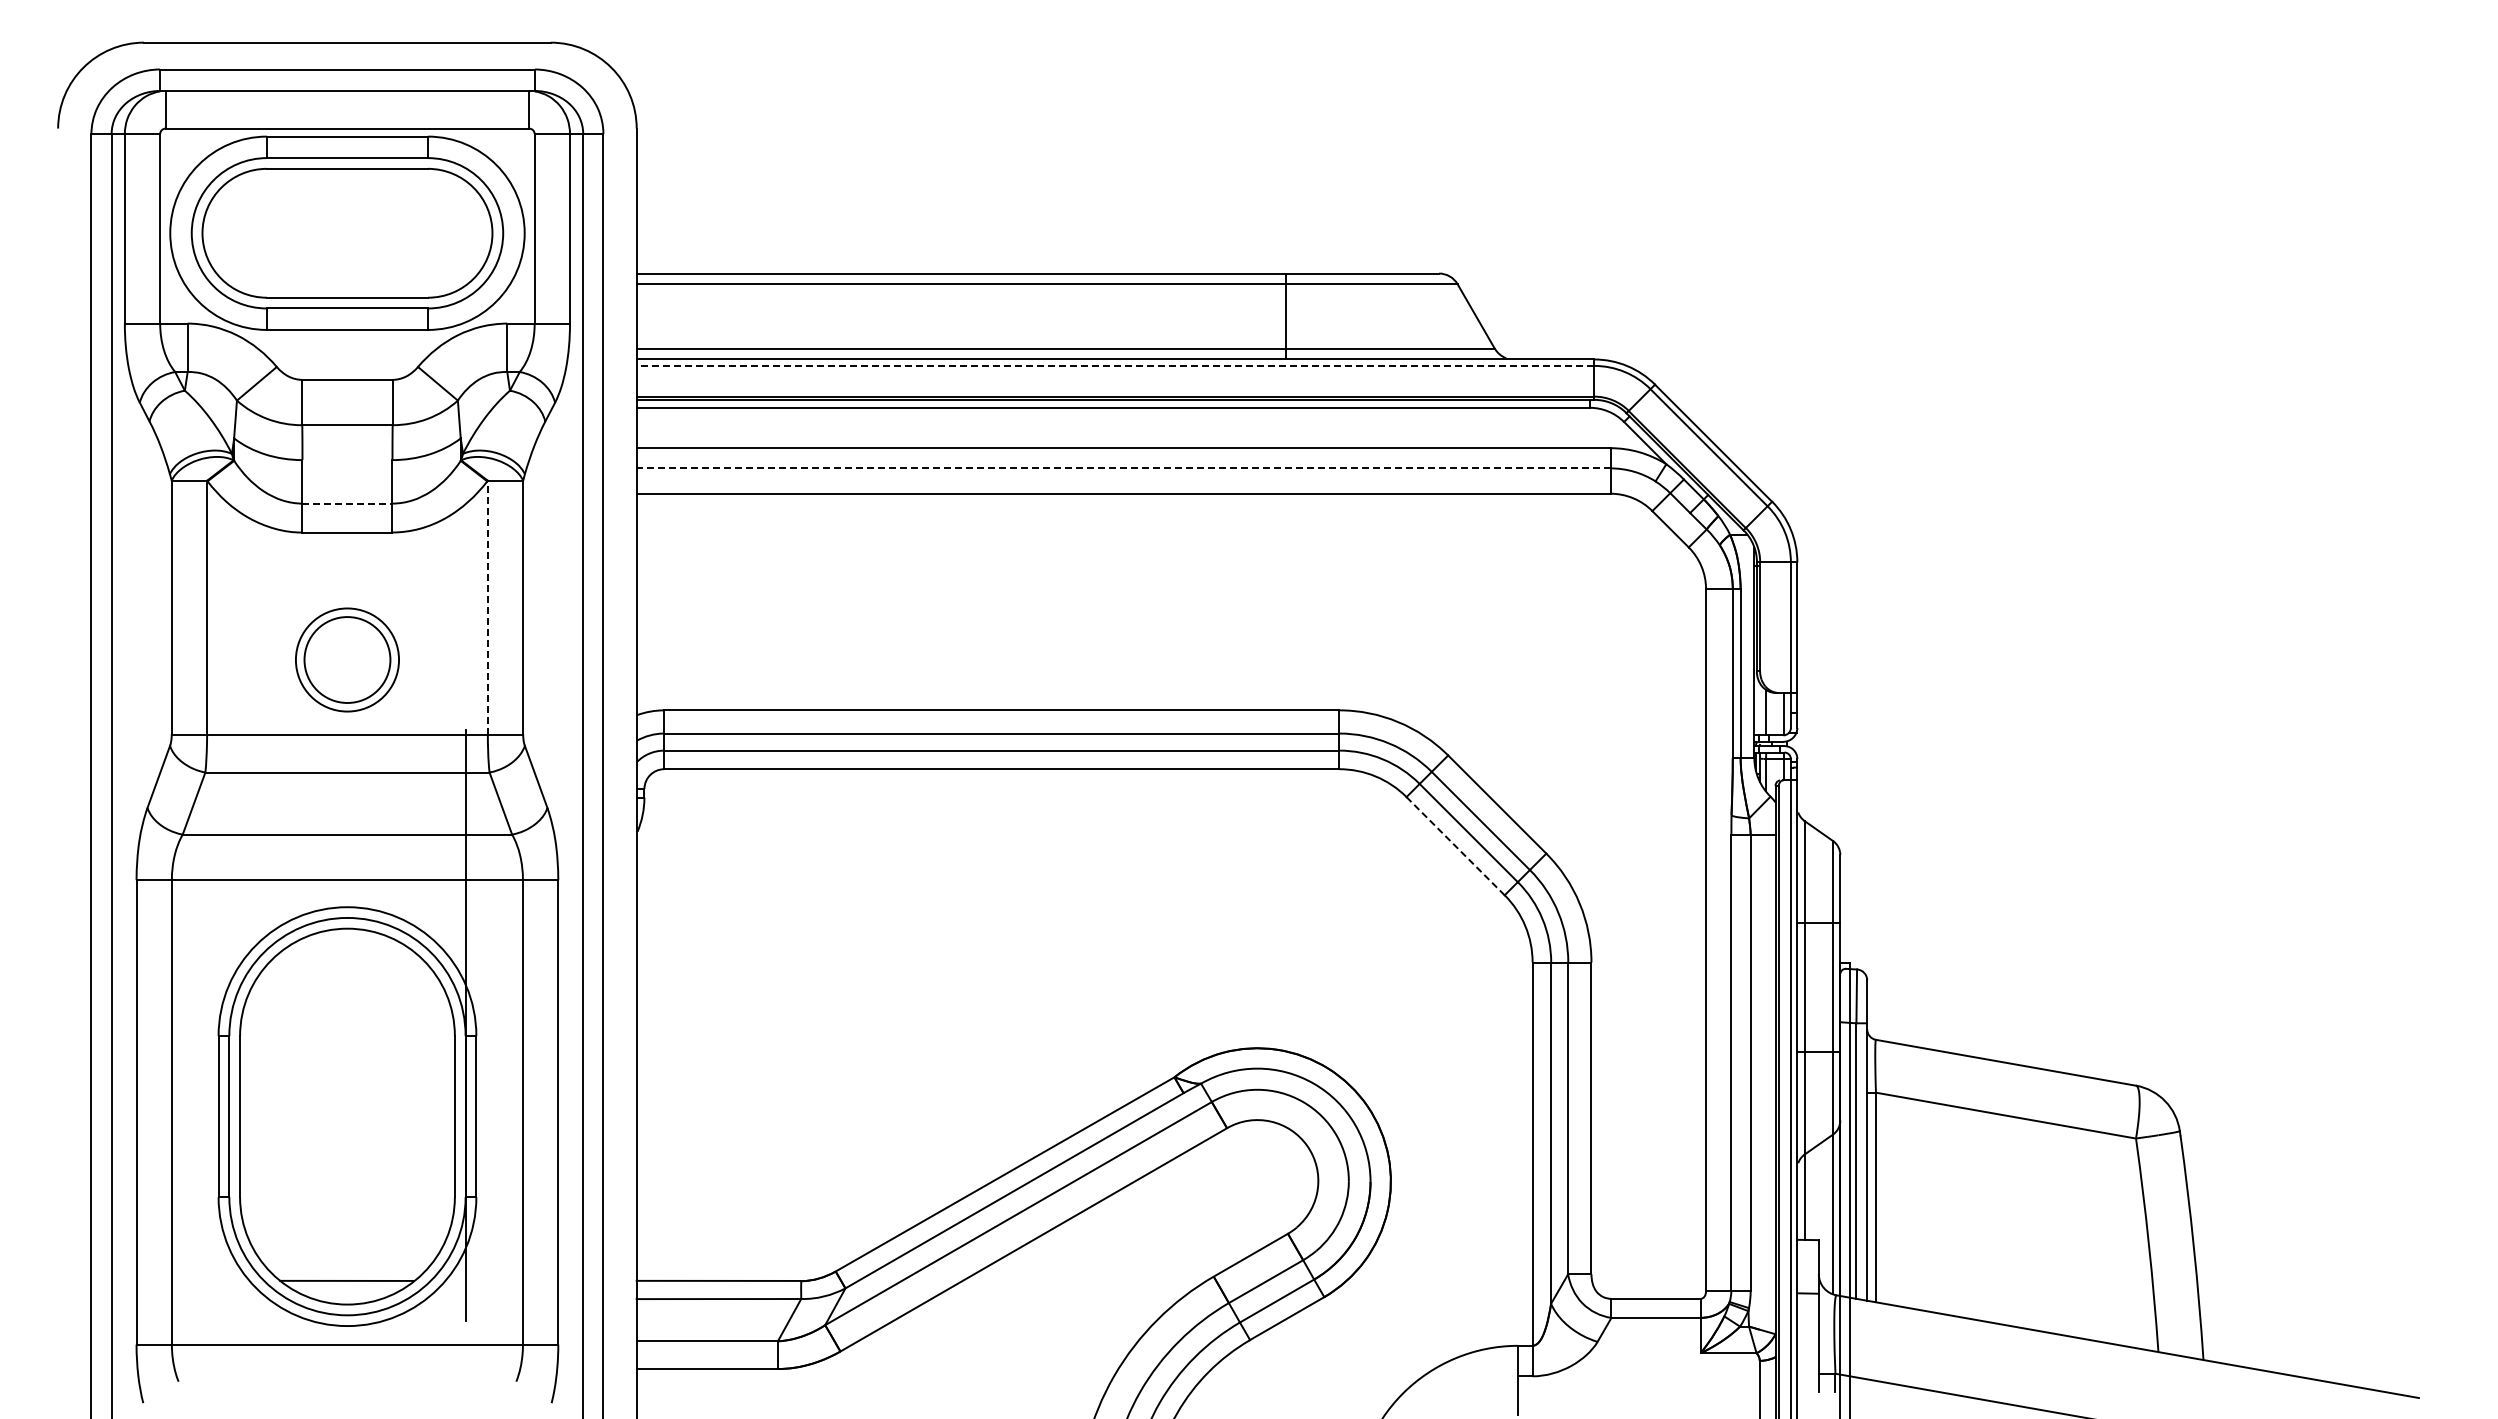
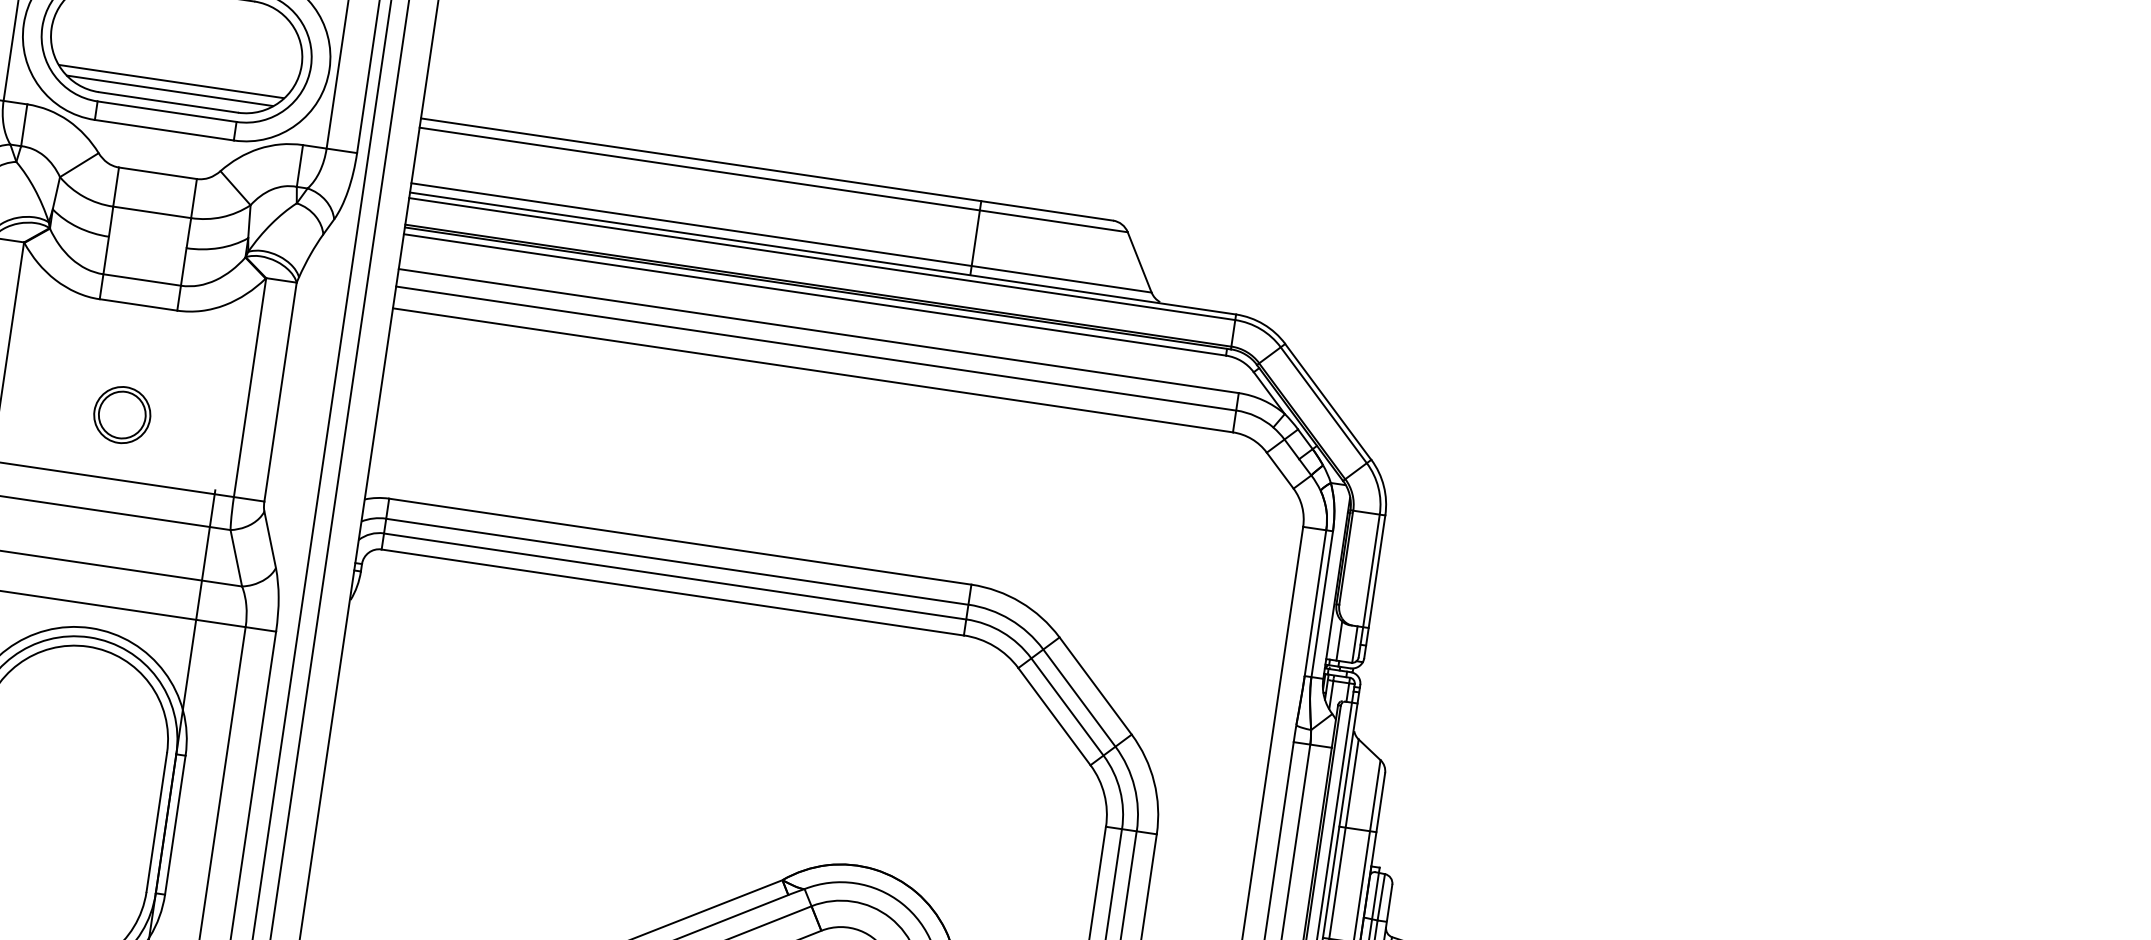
line: (347, 273) -> (171, 81), added
line: (346, 284) -> (169, 90), added
line: (1115, 365) -> (822, 258), dashed -> solid
line: (1123, 468) -> (816, 348), dashed -> solid
line: (347, 503) -> (142, 279), dashed -> solid
line: (487, 607) -> (249, 387), dashed -> solid
part: (347, 660) -> (122, 415), size x0.62
line: (1455, 846) -> (1054, 716), dashed -> solid

